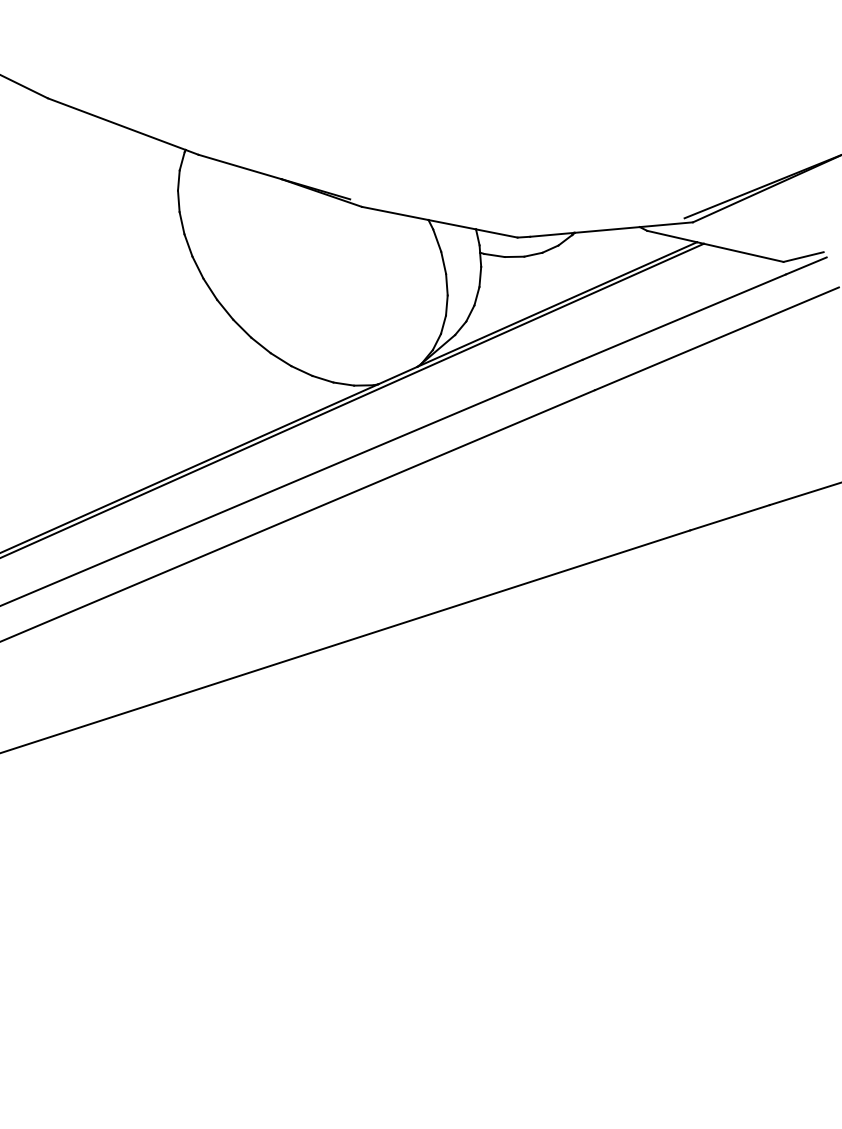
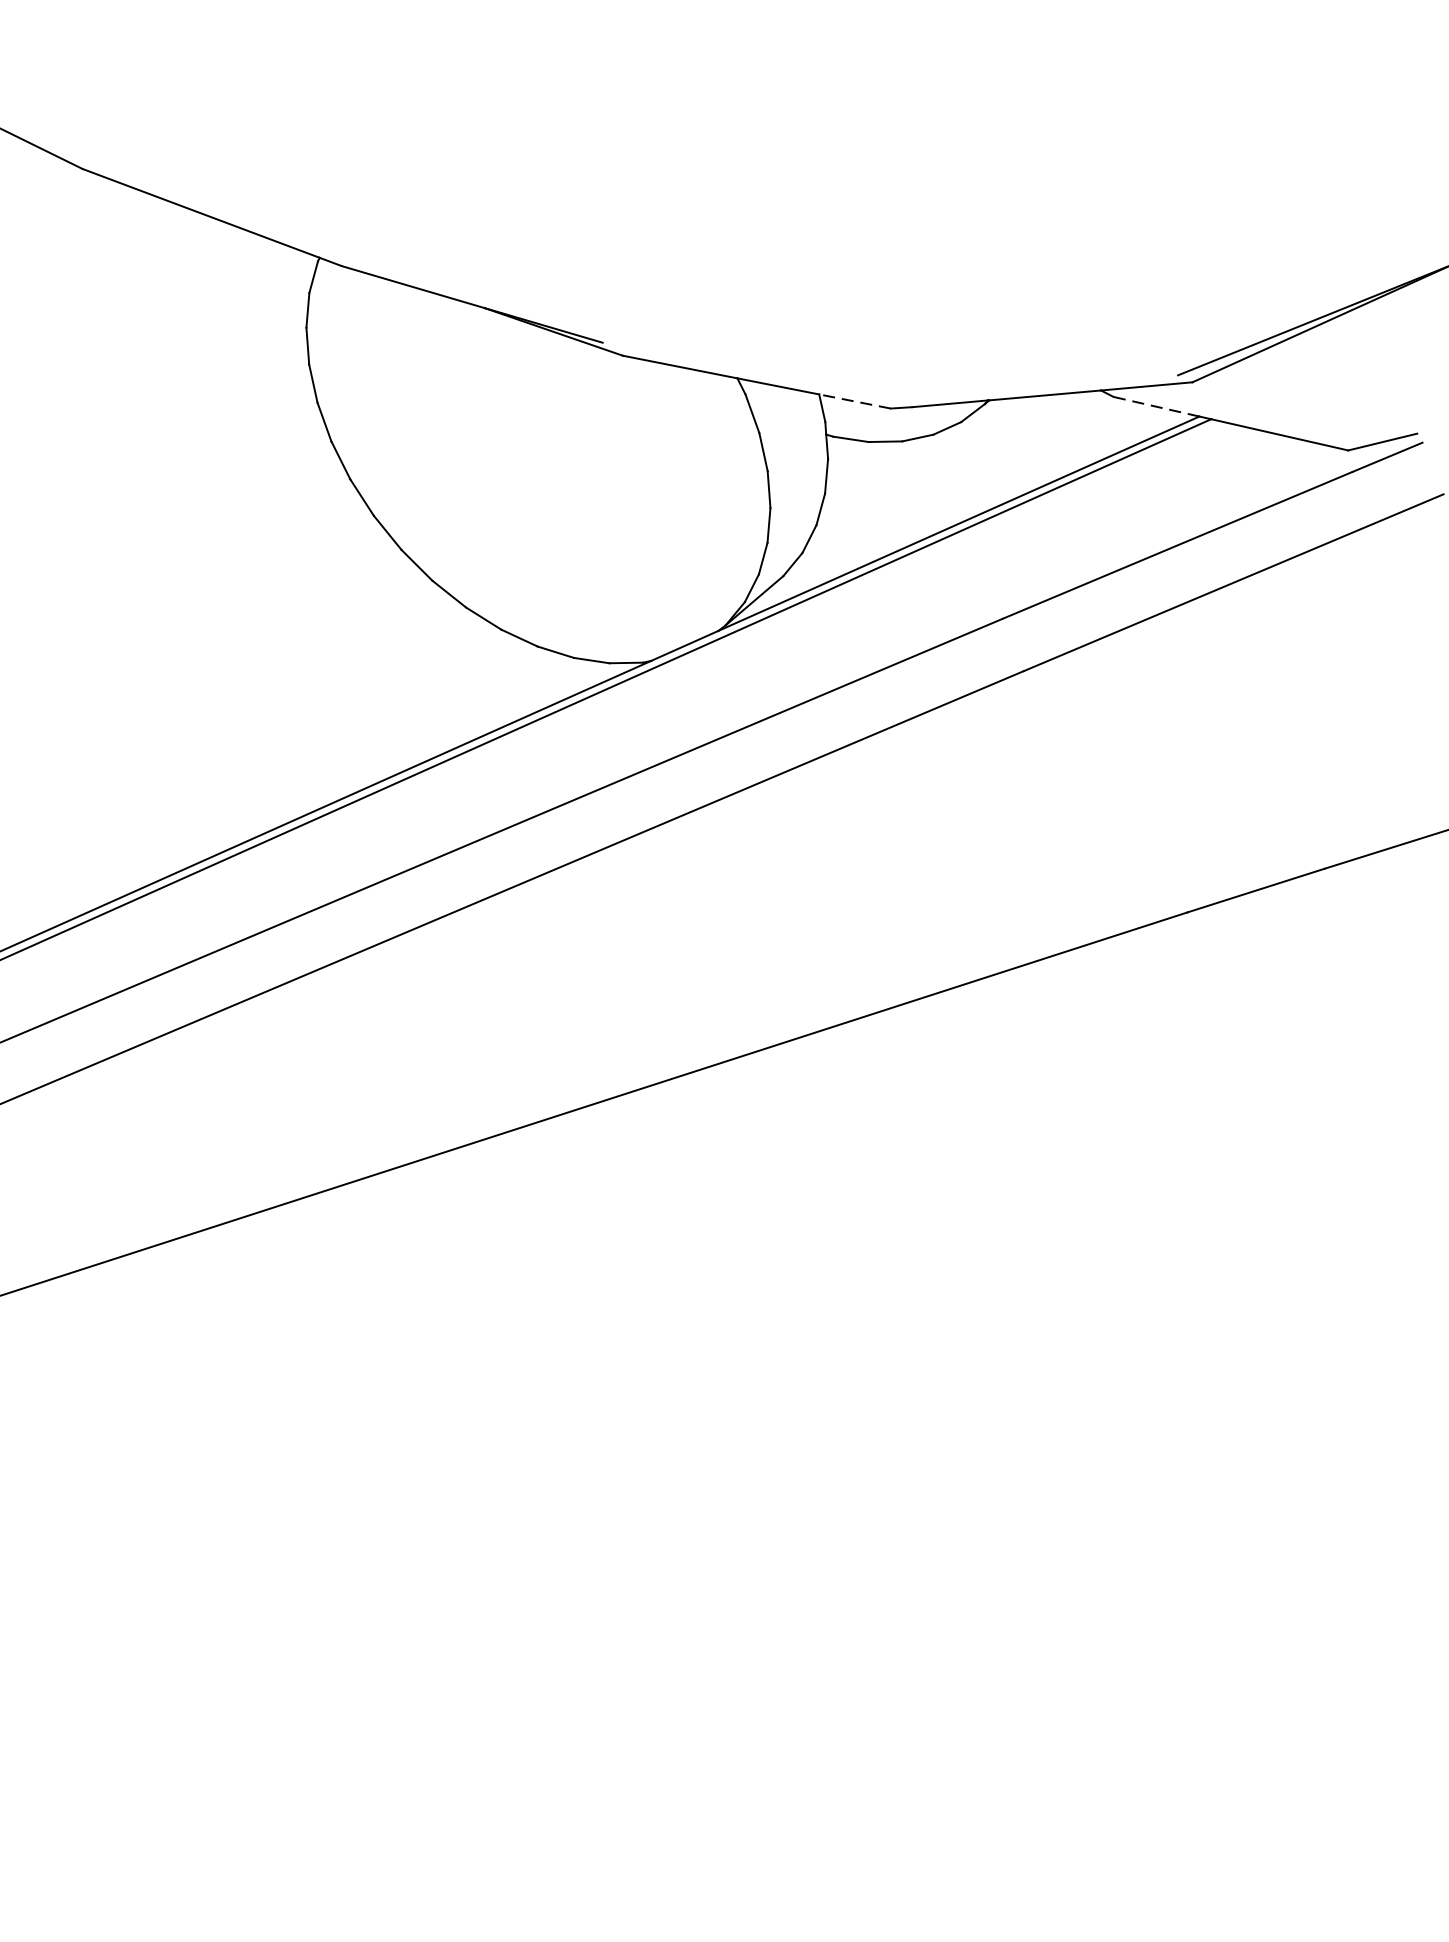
line: (496, 233) -> (854, 401), solid -> dashed
line: (672, 236) -> (1157, 406), solid -> dashed

